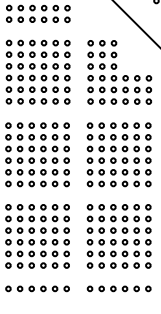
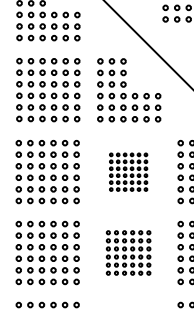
part: (119, 155) -> (128, 172), size x0.6
part: (119, 235) -> (128, 252), size x0.7
part: (119, 288) -> (128, 304), removed

